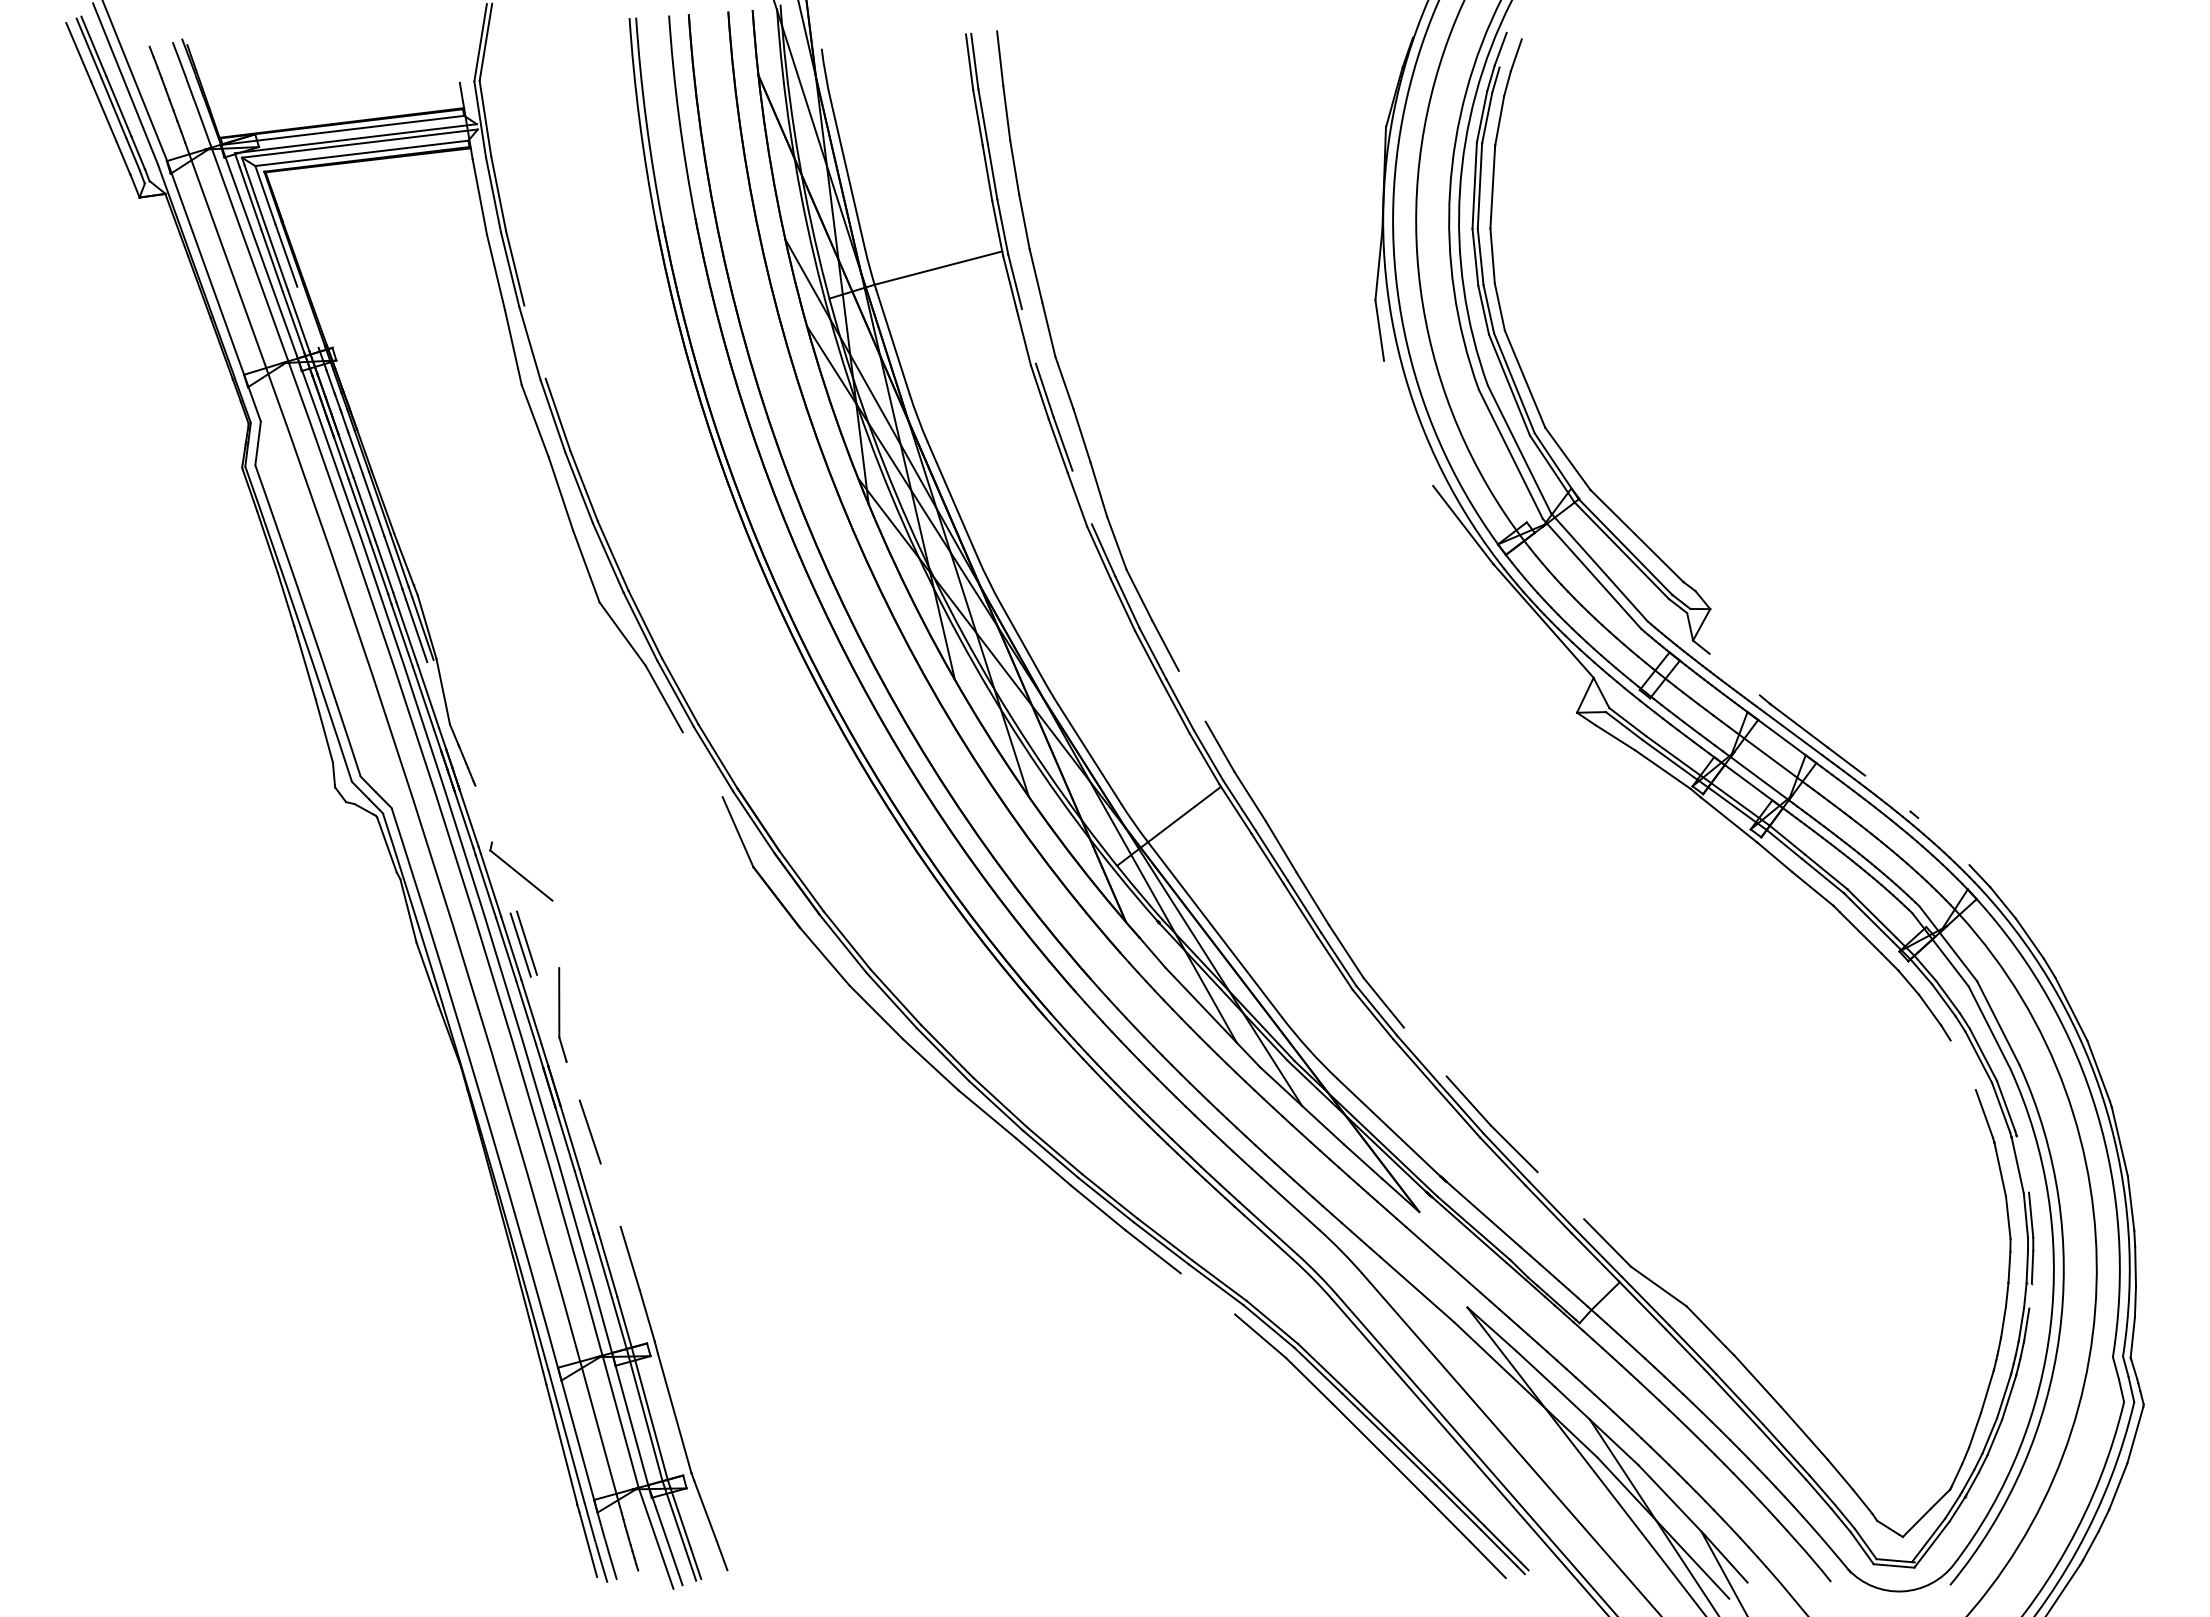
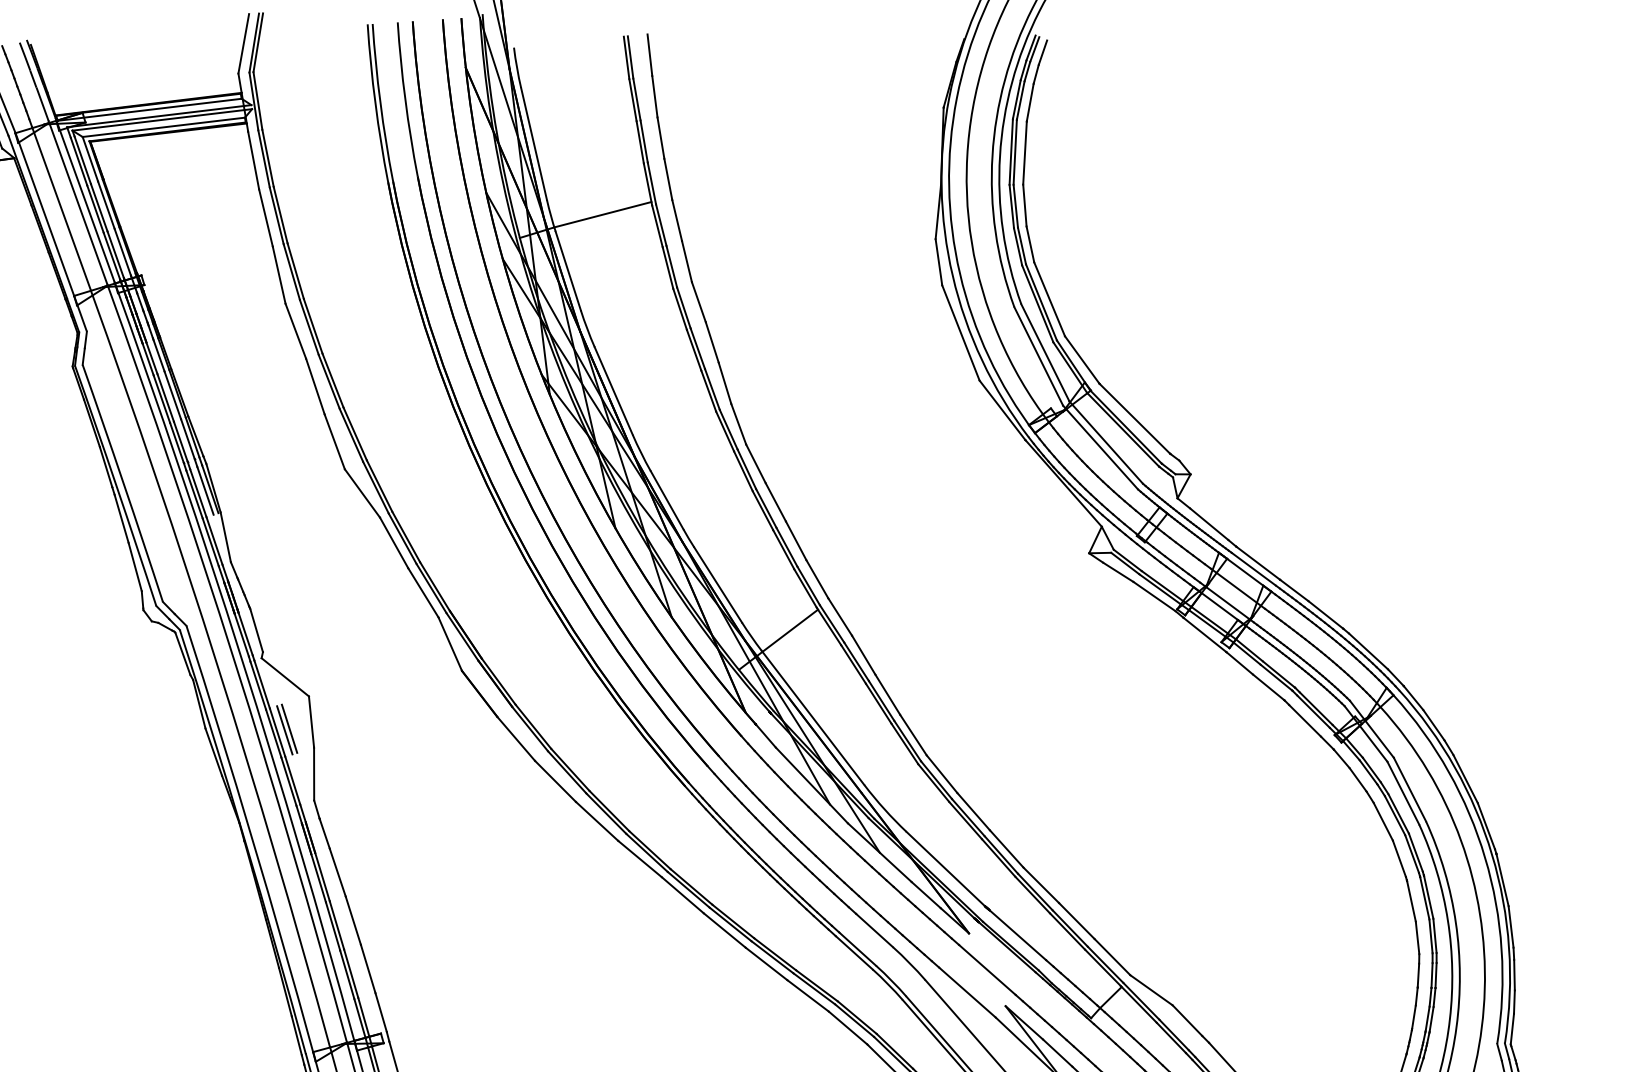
line: (466, 43) -> (243, 43), added
line: (1505, 50) -> (1034, 49), added
line: (307, 316) -> (122, 251), added
line: (1028, 336) -> (671, 266), added
line: (534, 341) -> (295, 270), added
line: (1408, 422) -> (960, 332), added
line: (1081, 497) -> (711, 389), added
line: (1734, 674) -> (1209, 524), added
line: (1191, 695) -> (795, 540), added
line: (702, 764) -> (423, 592), added
line: (1887, 793) -> (1325, 614), added
line: (483, 813) -> (256, 630), added
line: (1943, 841) -> (1368, 651), added
line: (555, 934) -> (311, 722), added
line: (1425, 1051) -> (973, 811), added
line: (1962, 1065) -> (1382, 821), added
line: (572, 1080) -> (324, 833), added
line: (2022, 1164) -> (1428, 897), added
line: (610, 1194) -> (353, 920), added
line: (1560, 1195) -> (1076, 920), added
line: (1207, 1293) -> (807, 995), added
line: (2030, 1295) -> (1434, 997), added

